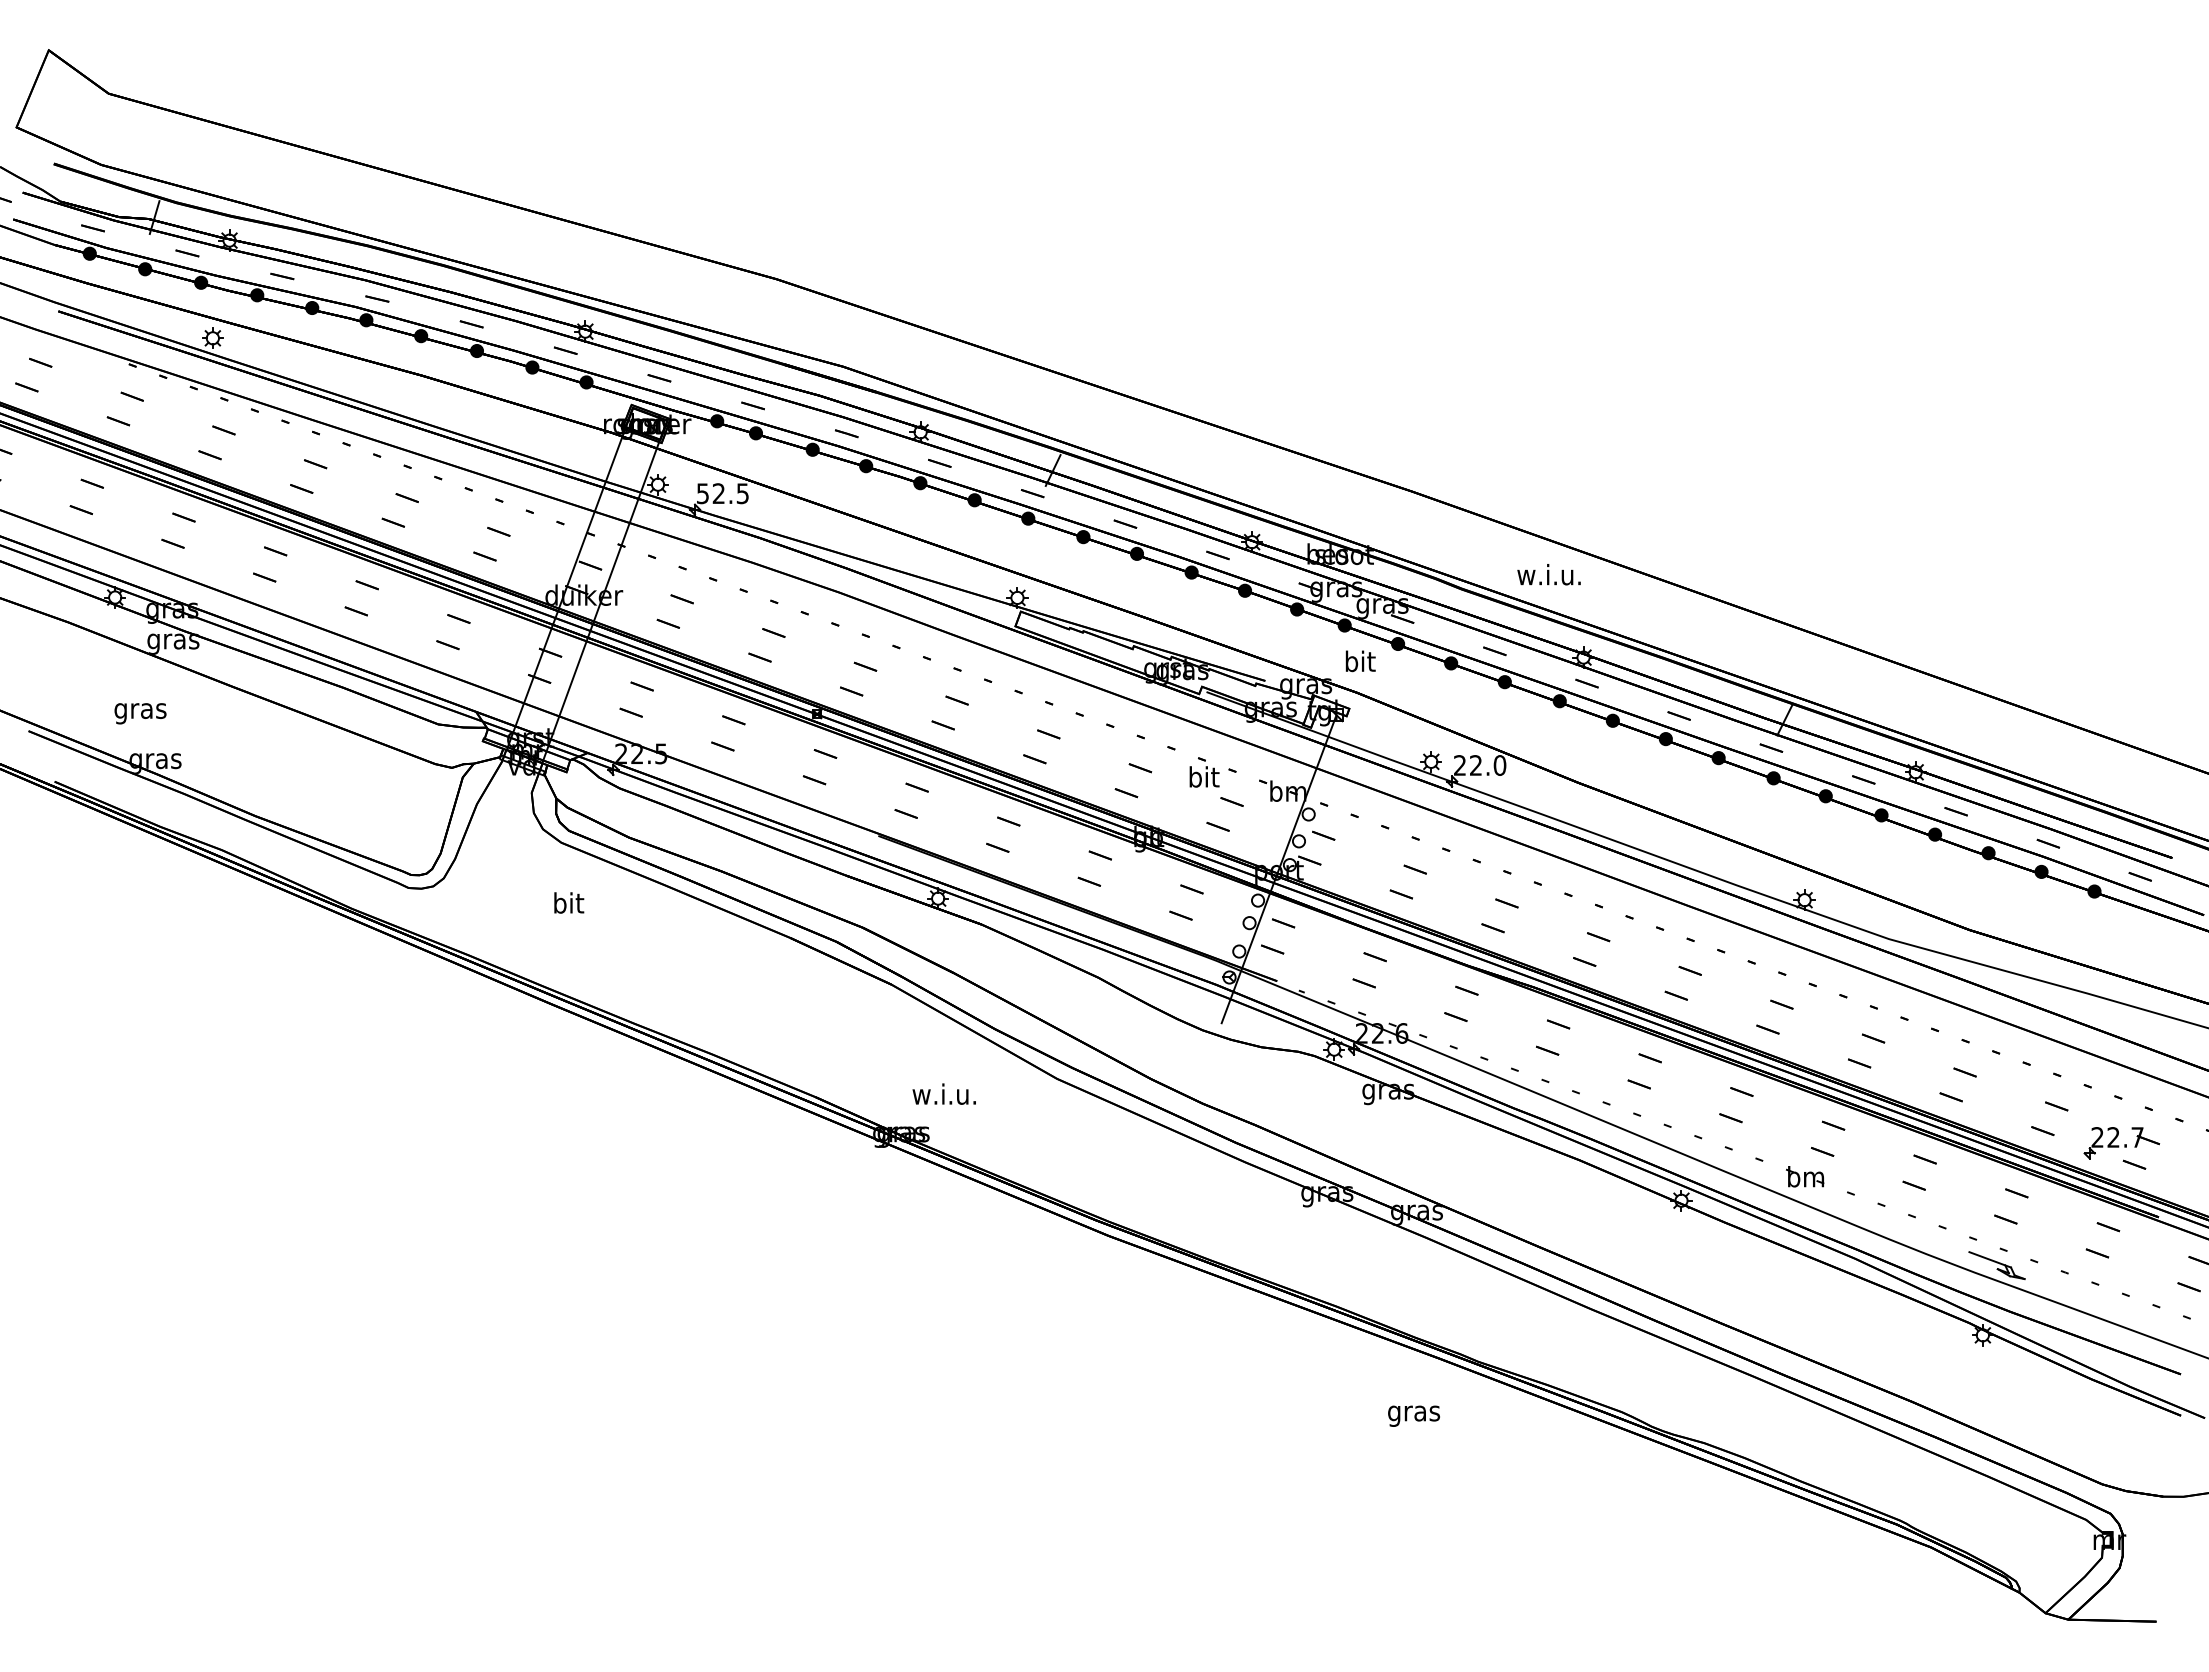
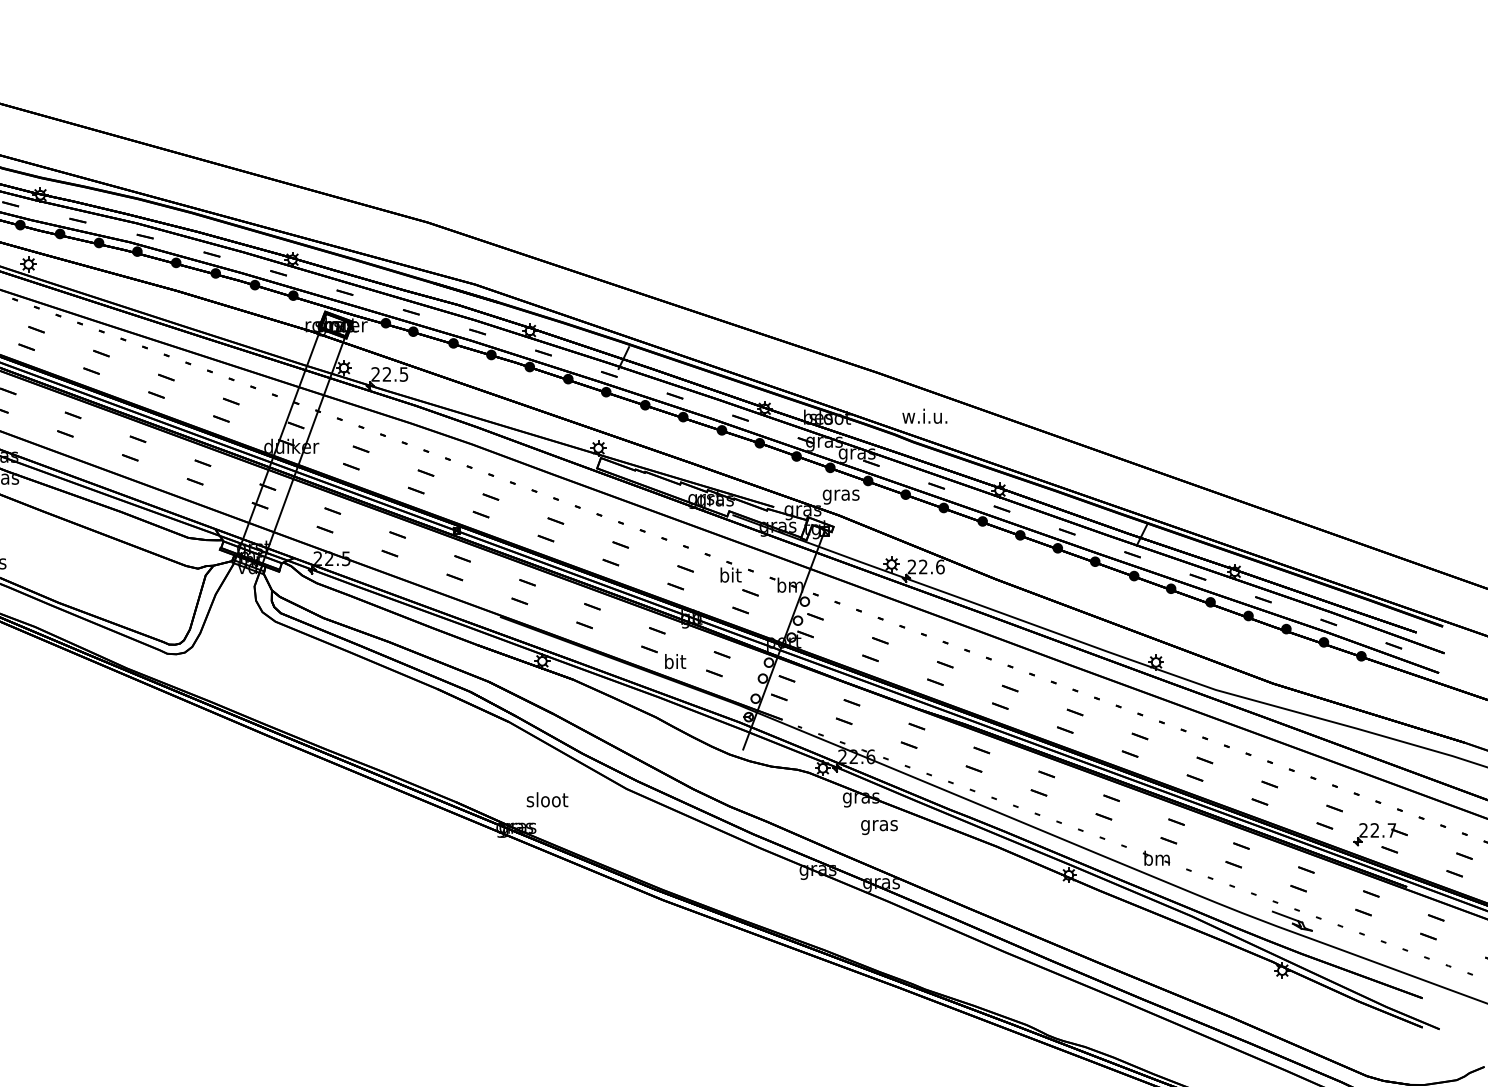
text: (702, 493) -> (375, 374), 52.5 -> 22.5
text: (1548, 574) -> (924, 416), moved
text: (1359, 663) -> (840, 494), bit -> gras
text: (1499, 765) -> (939, 567), 22.0 -> 22.6
text: (569, 902) -> (675, 661), moved
text: (943, 1093) -> (546, 799), w.i.u. -> sloot
text: (1413, 1415) -> (879, 826), moved

